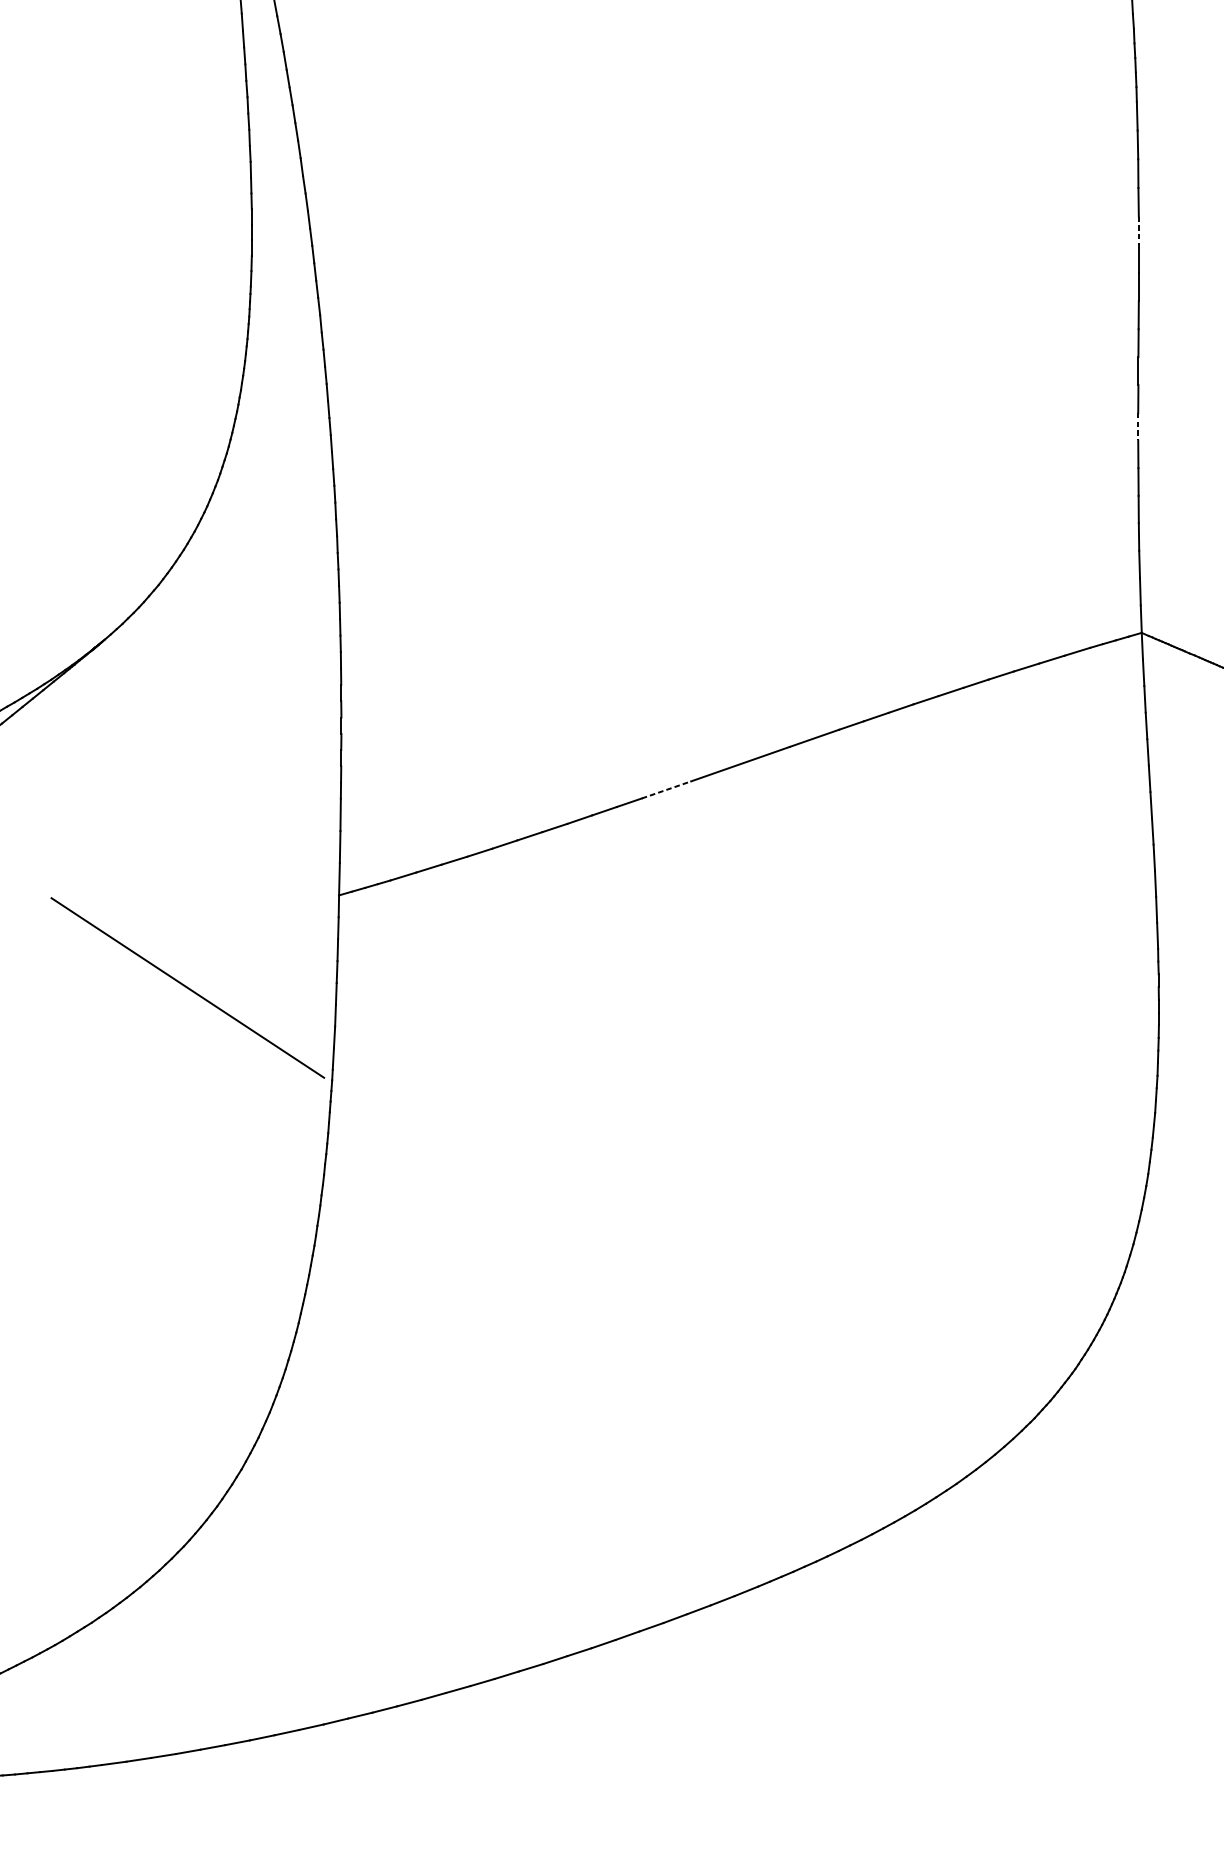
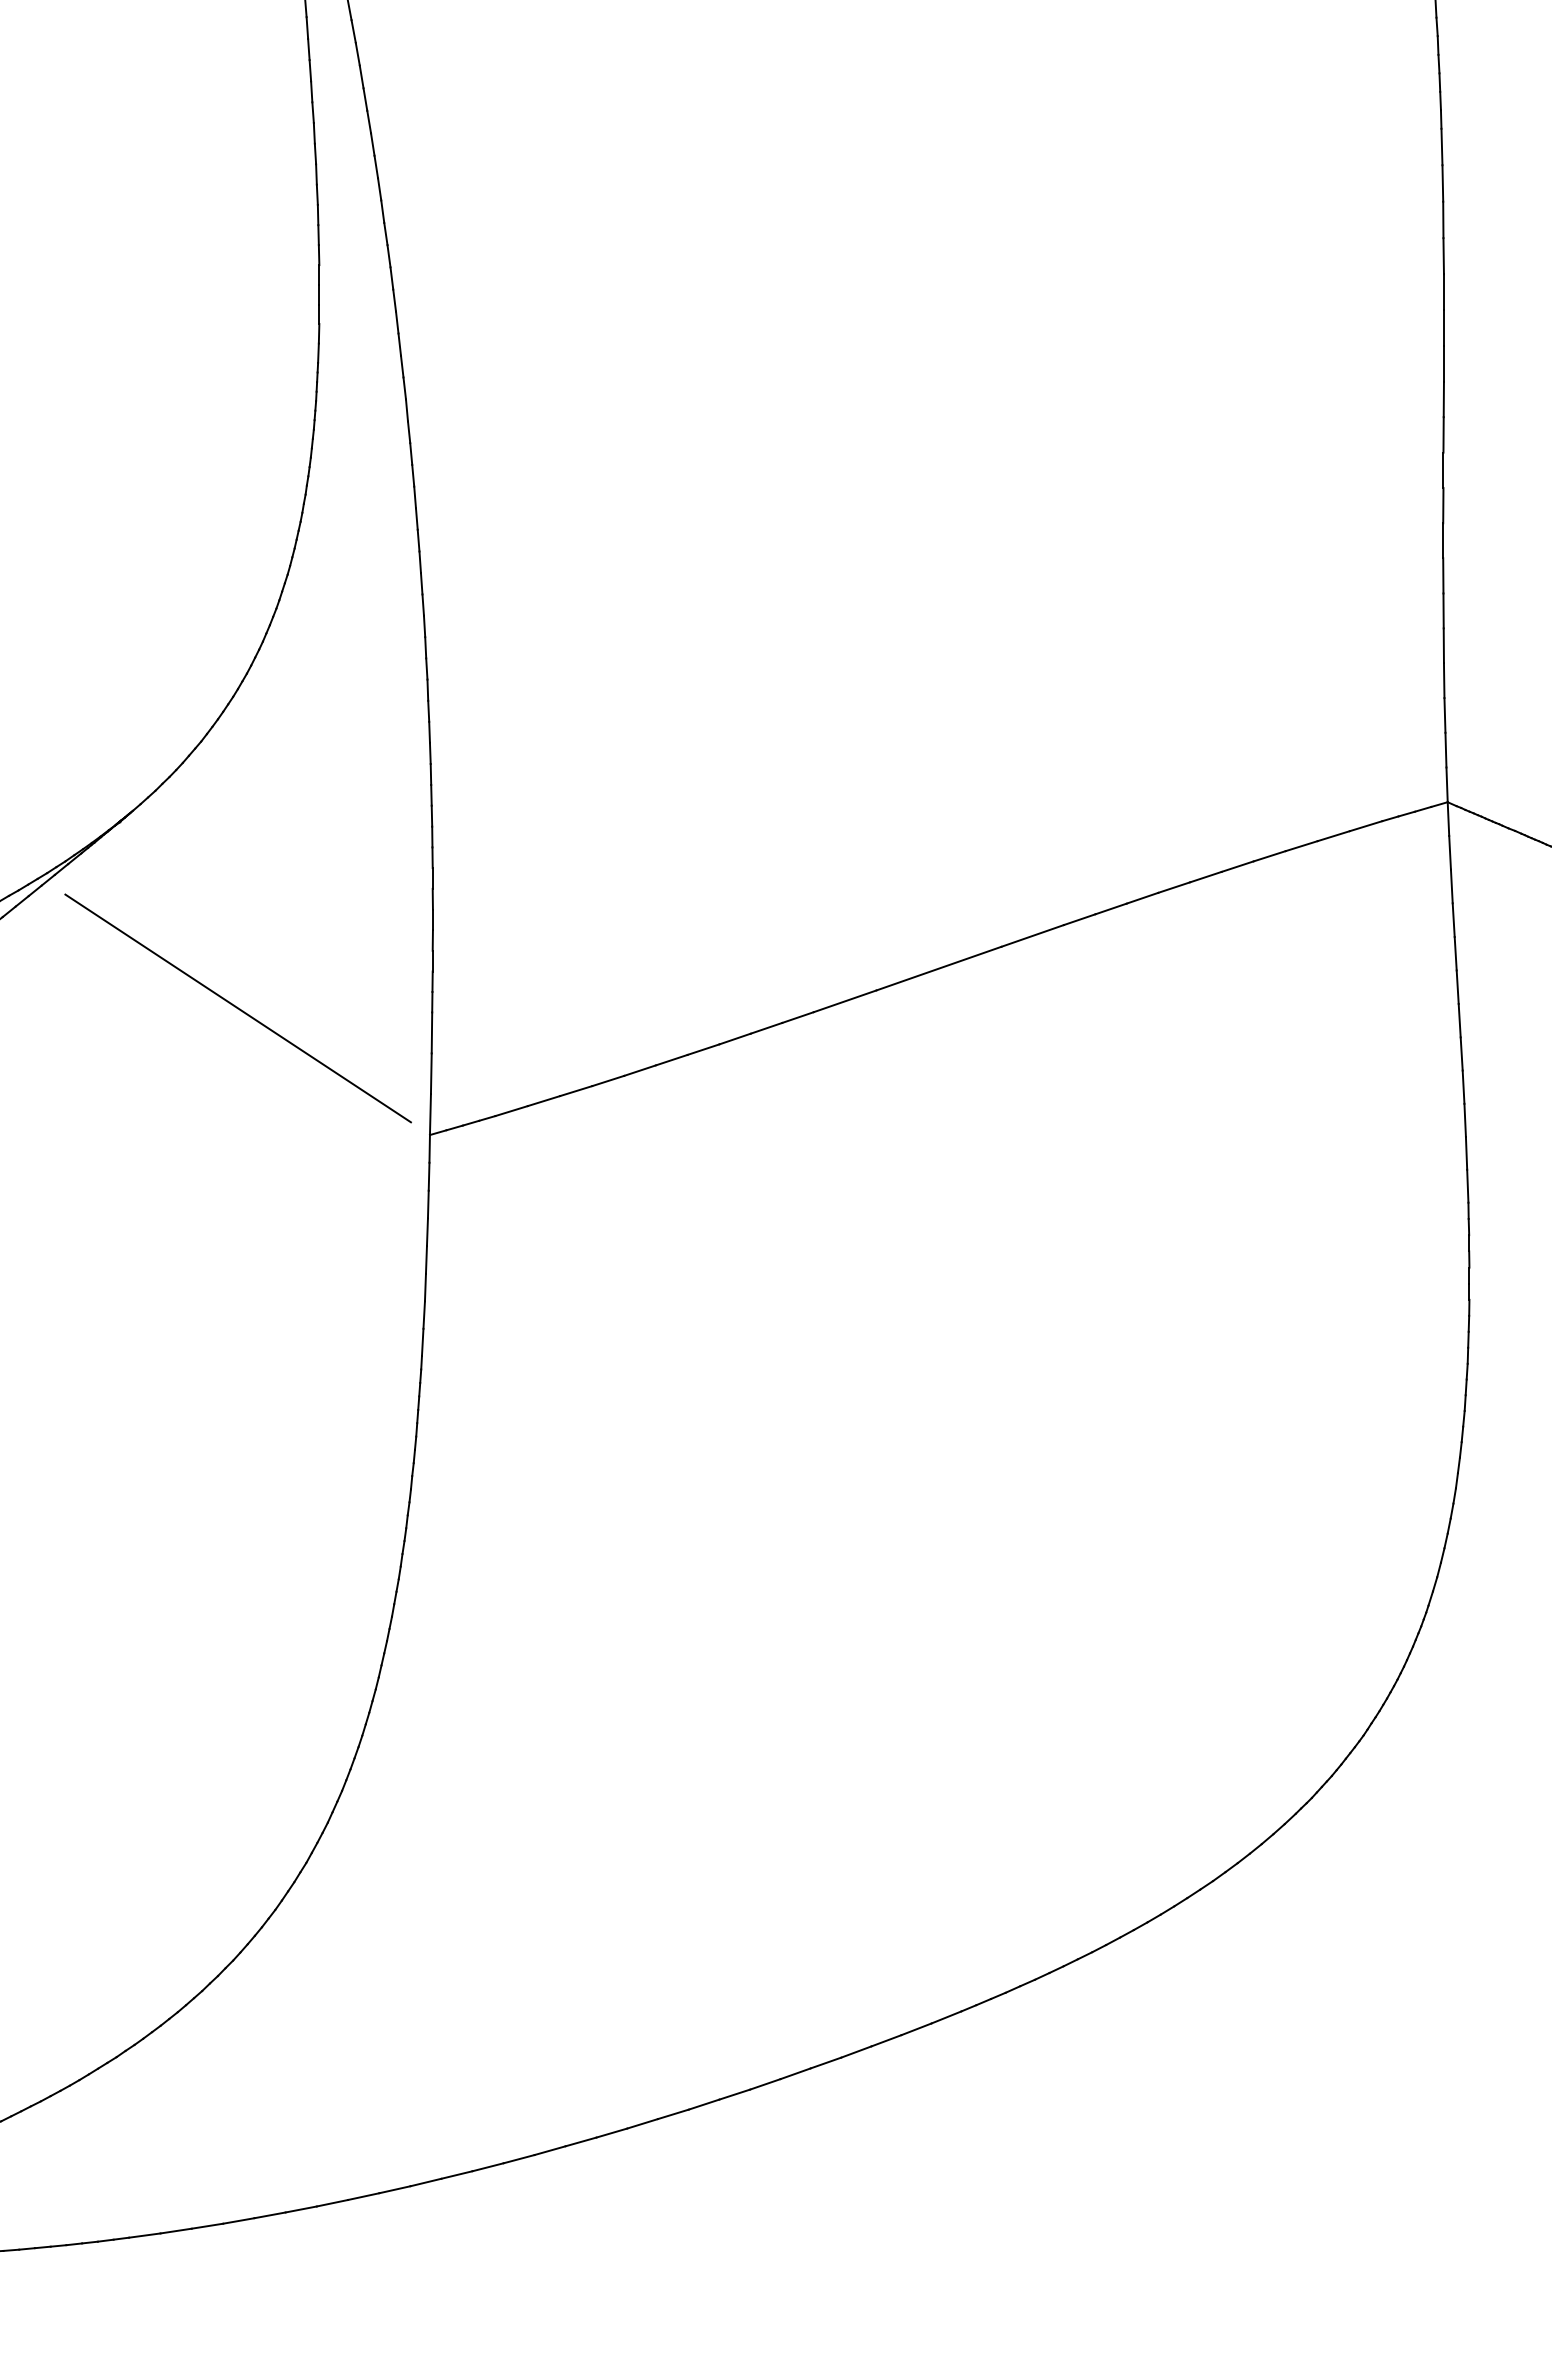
line: (1138, 230) -> (1443, 292), dashed -> solid
line: (1138, 427) -> (1443, 541), dashed -> solid
line: (666, 790) -> (845, 1001), dashed -> solid
line: (187, 988) -> (237, 1008), moved

